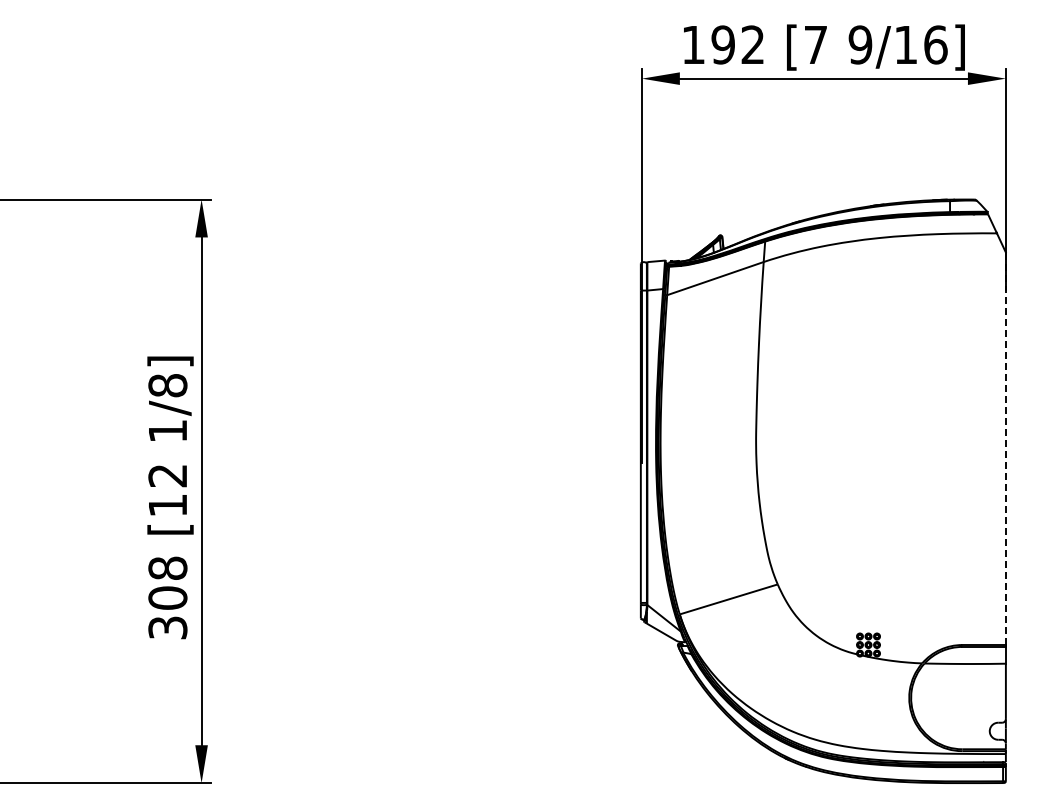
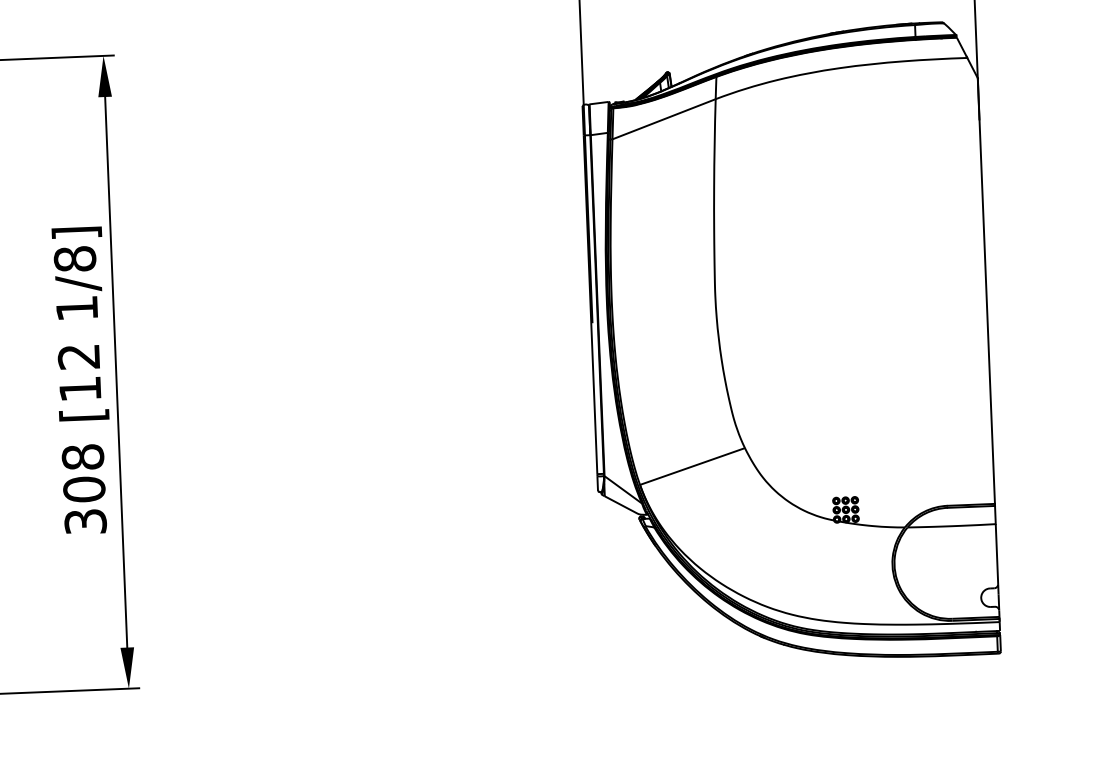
line: (1005, 448) -> (985, 290), dashed -> solid

